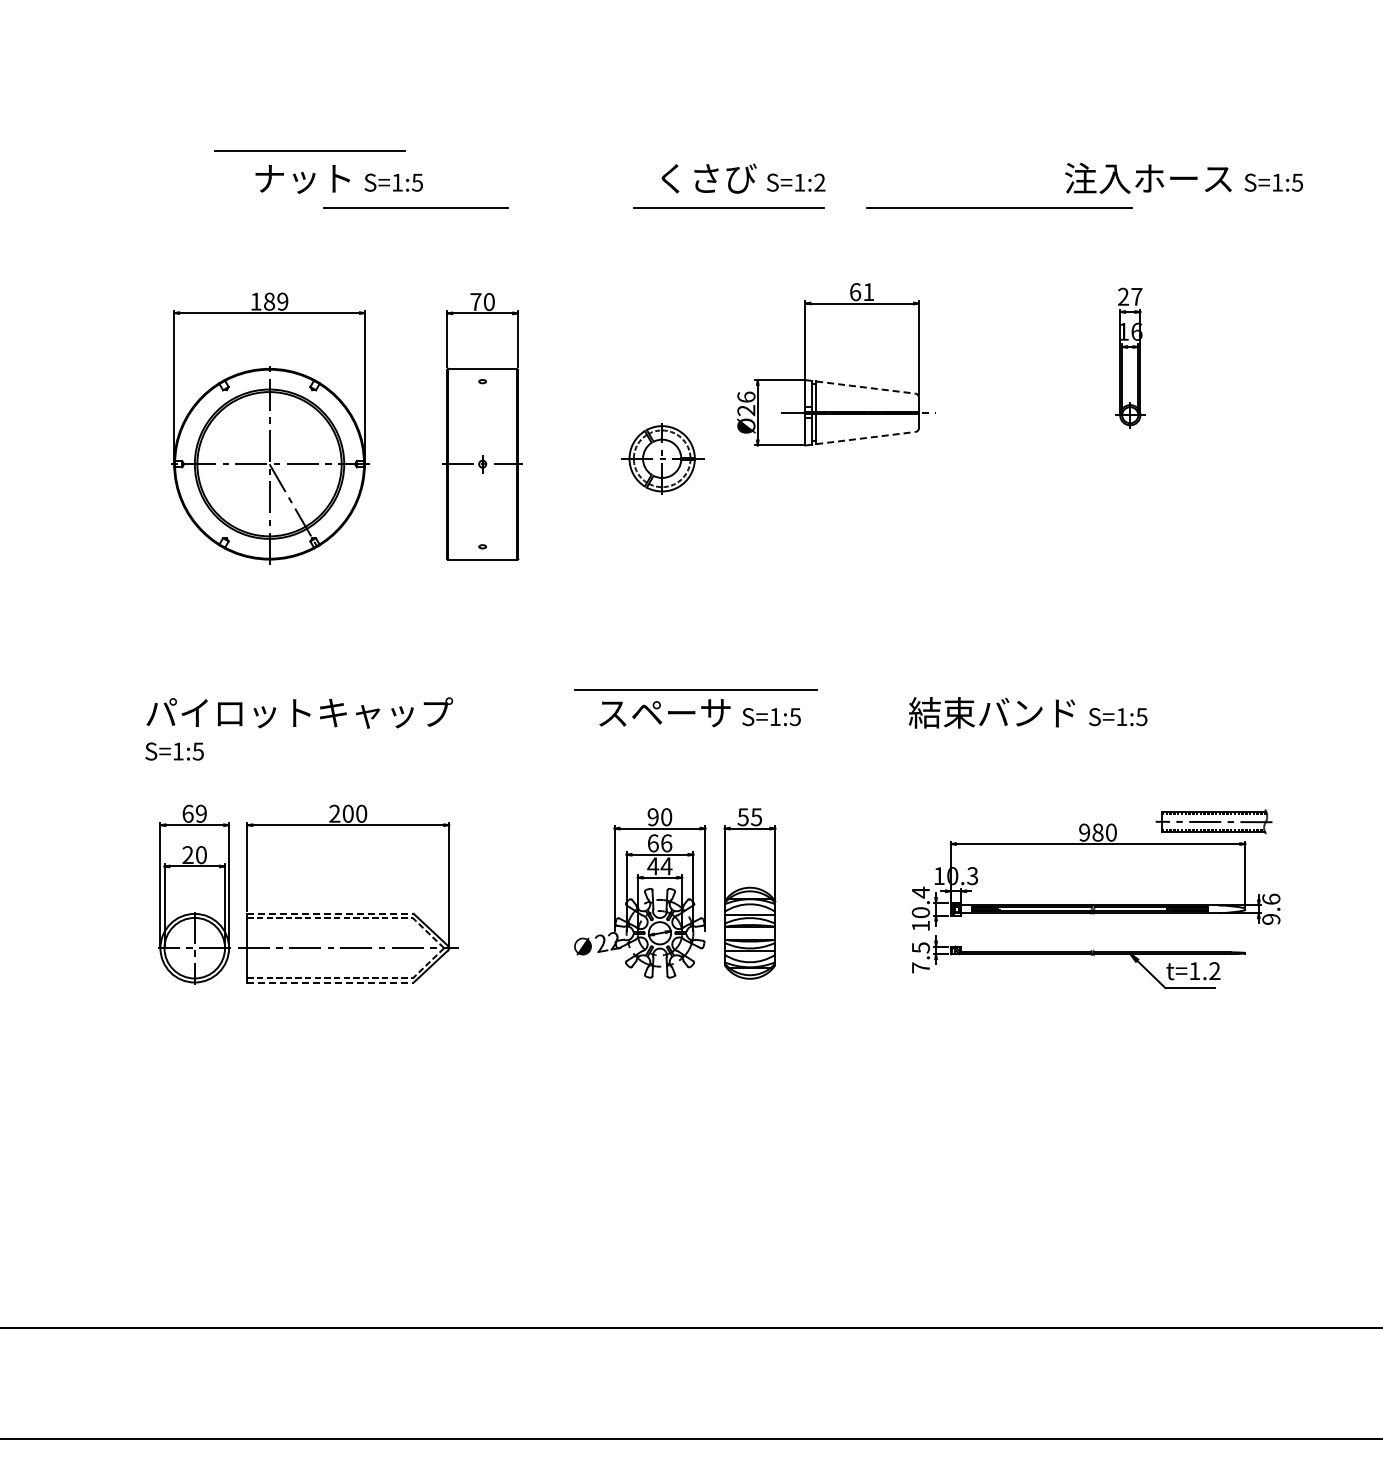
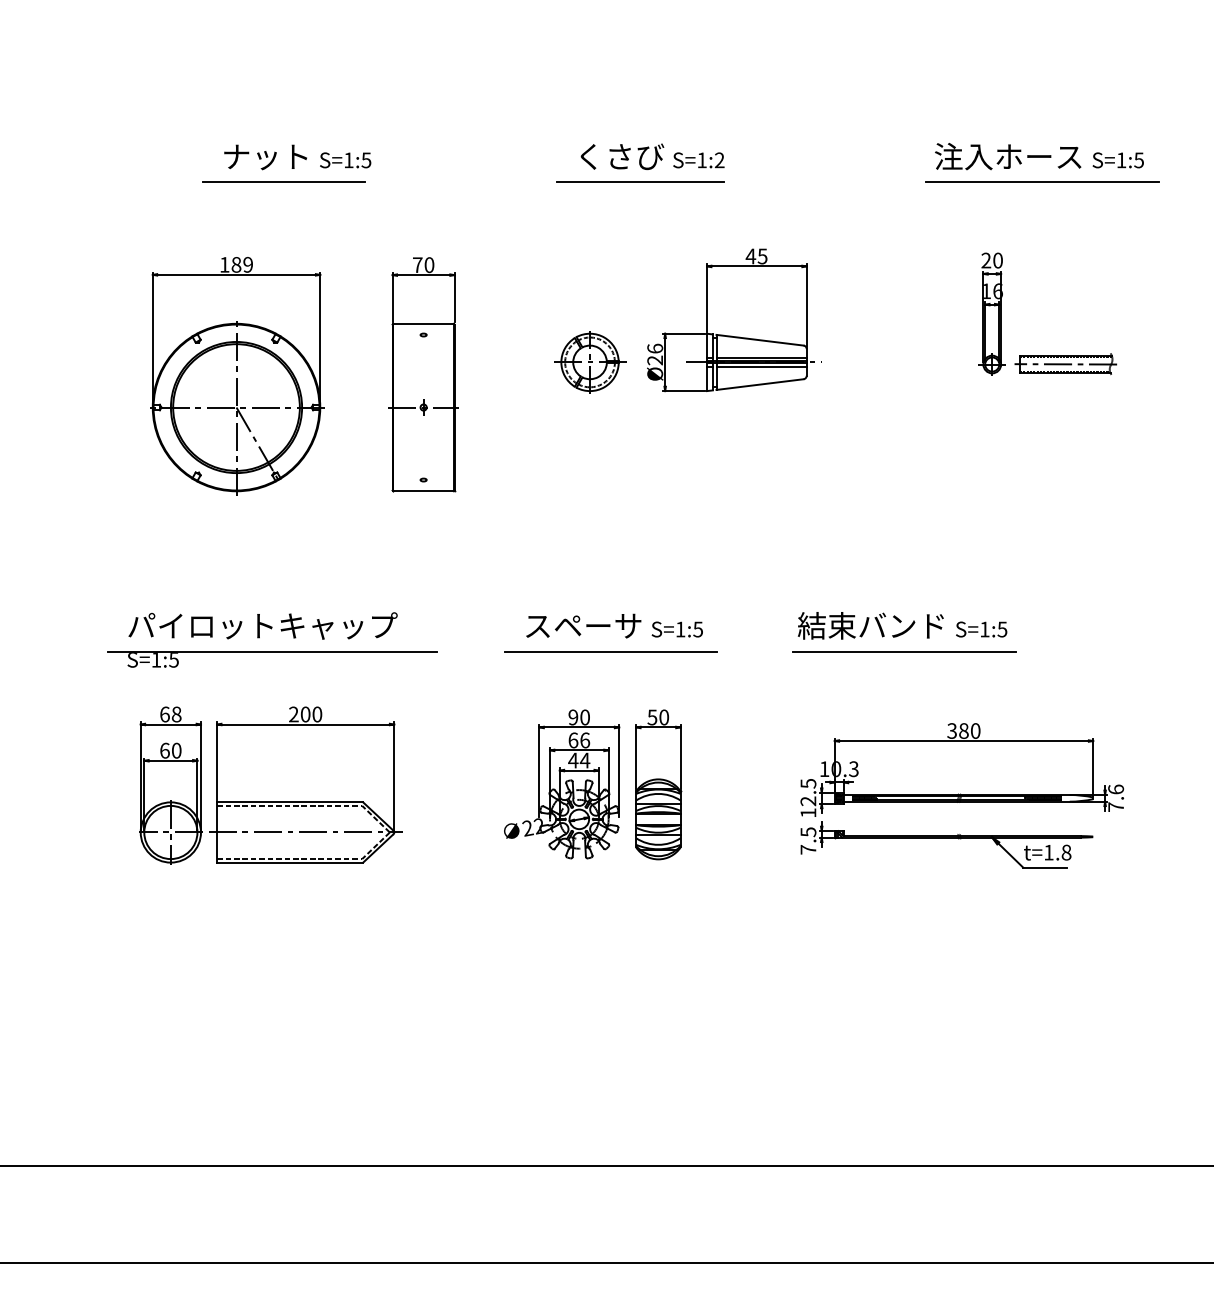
line: (309, 150) -> (271, 132), removed
line: (415, 207) -> (283, 182), moved
line: (999, 207) -> (1042, 182), moved
text: (861, 292) -> (756, 256), 61 -> 45
text: (1136, 296) -> (997, 260), 27 -> 20
line: (865, 387) -> (759, 340), dashed -> solid
line: (867, 407) -> (761, 357), added
line: (867, 418) -> (761, 367), added
line: (865, 438) -> (759, 384), dashed -> solid
part: (662, 458) -> (590, 362), moved
line: (695, 689) -> (610, 651), moved
line: (310, 742) -> (272, 651), added
line: (1029, 742) -> (903, 651), added
text: (200, 813) -> (175, 714), 69 -> 68
text: (756, 817) -> (664, 717), 55 -> 50
part: (1213, 821) -> (1065, 363), moved
text: (1084, 832) -> (952, 730), 980 -> 380
text: (187, 855) -> (164, 751), 20 -> 60
text: (920, 902) -> (808, 792), 10.4 -> 12.5
line: (331, 913) -> (290, 802), dashed -> solid
text: (1271, 918) -> (1116, 806), 9.6 -> 7.6
text: (1214, 971) -> (1066, 852), t=1.2 -> t=1.8
line: (331, 982) -> (290, 862), dashed -> solid

